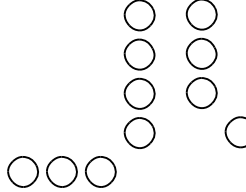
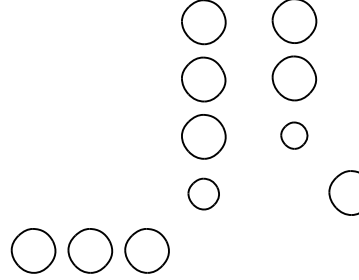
part: (201, 92) -> (294, 134), size x0.6
part: (139, 132) -> (203, 193), size x0.7

